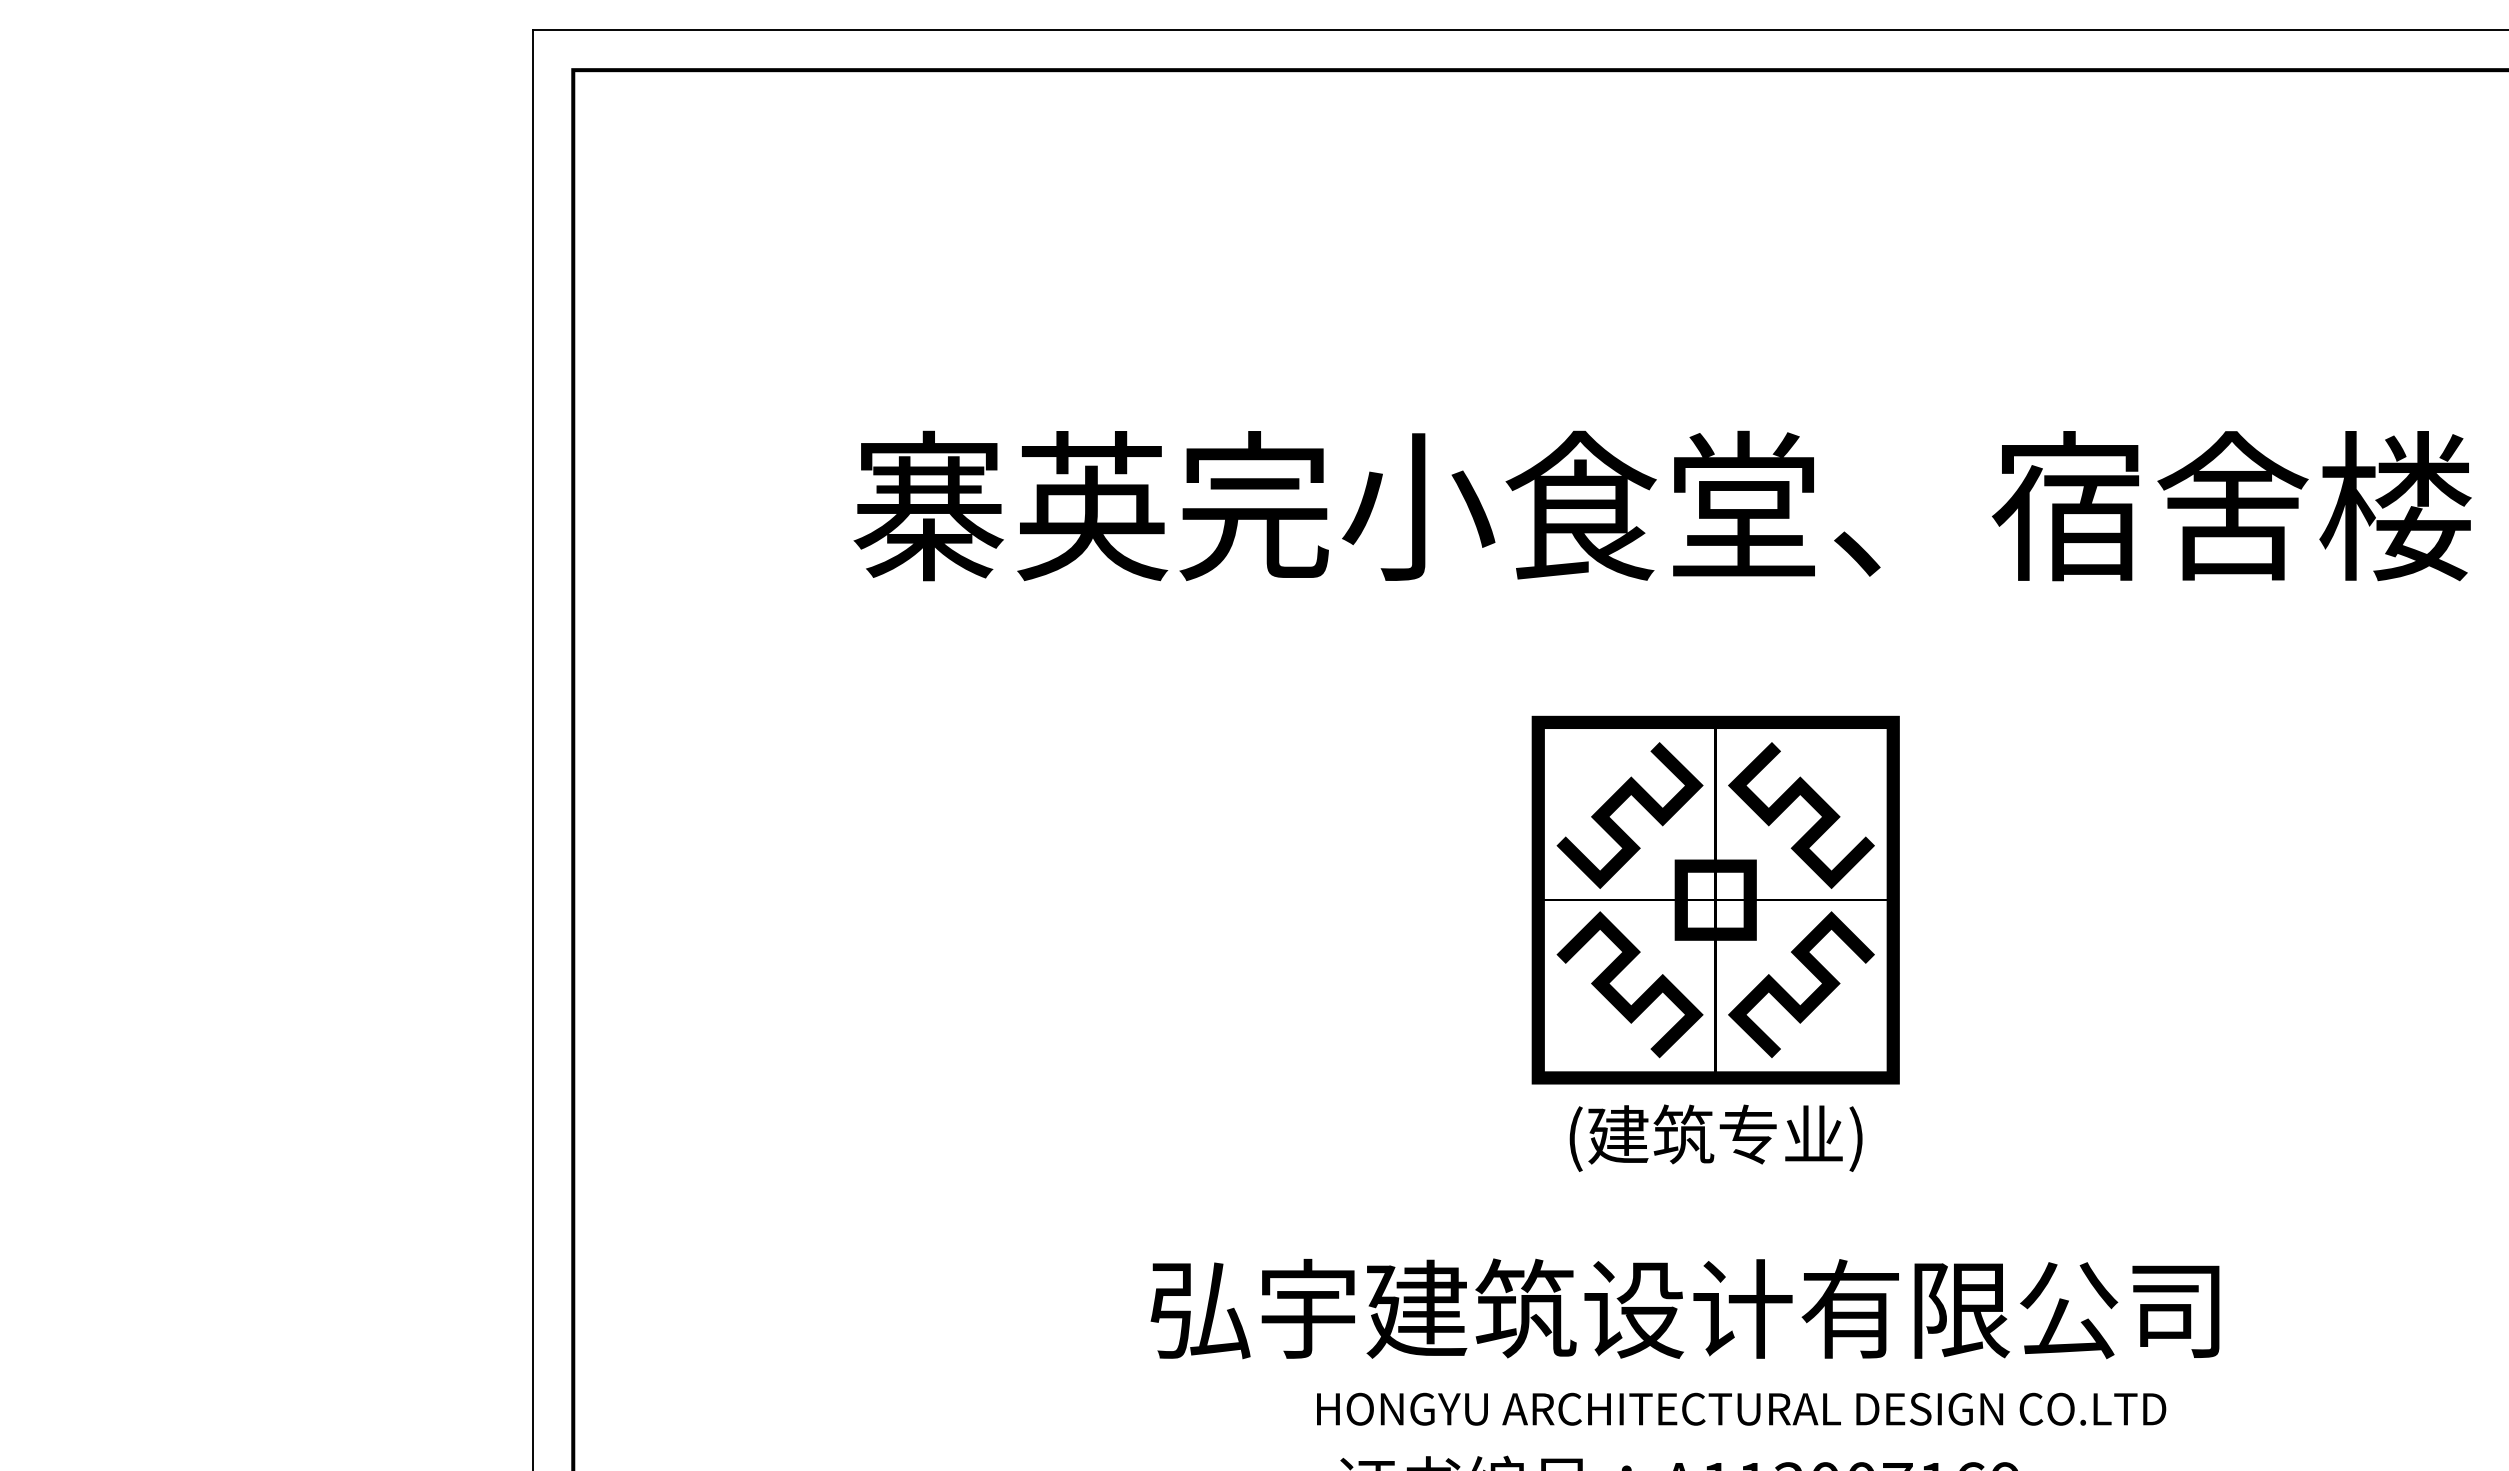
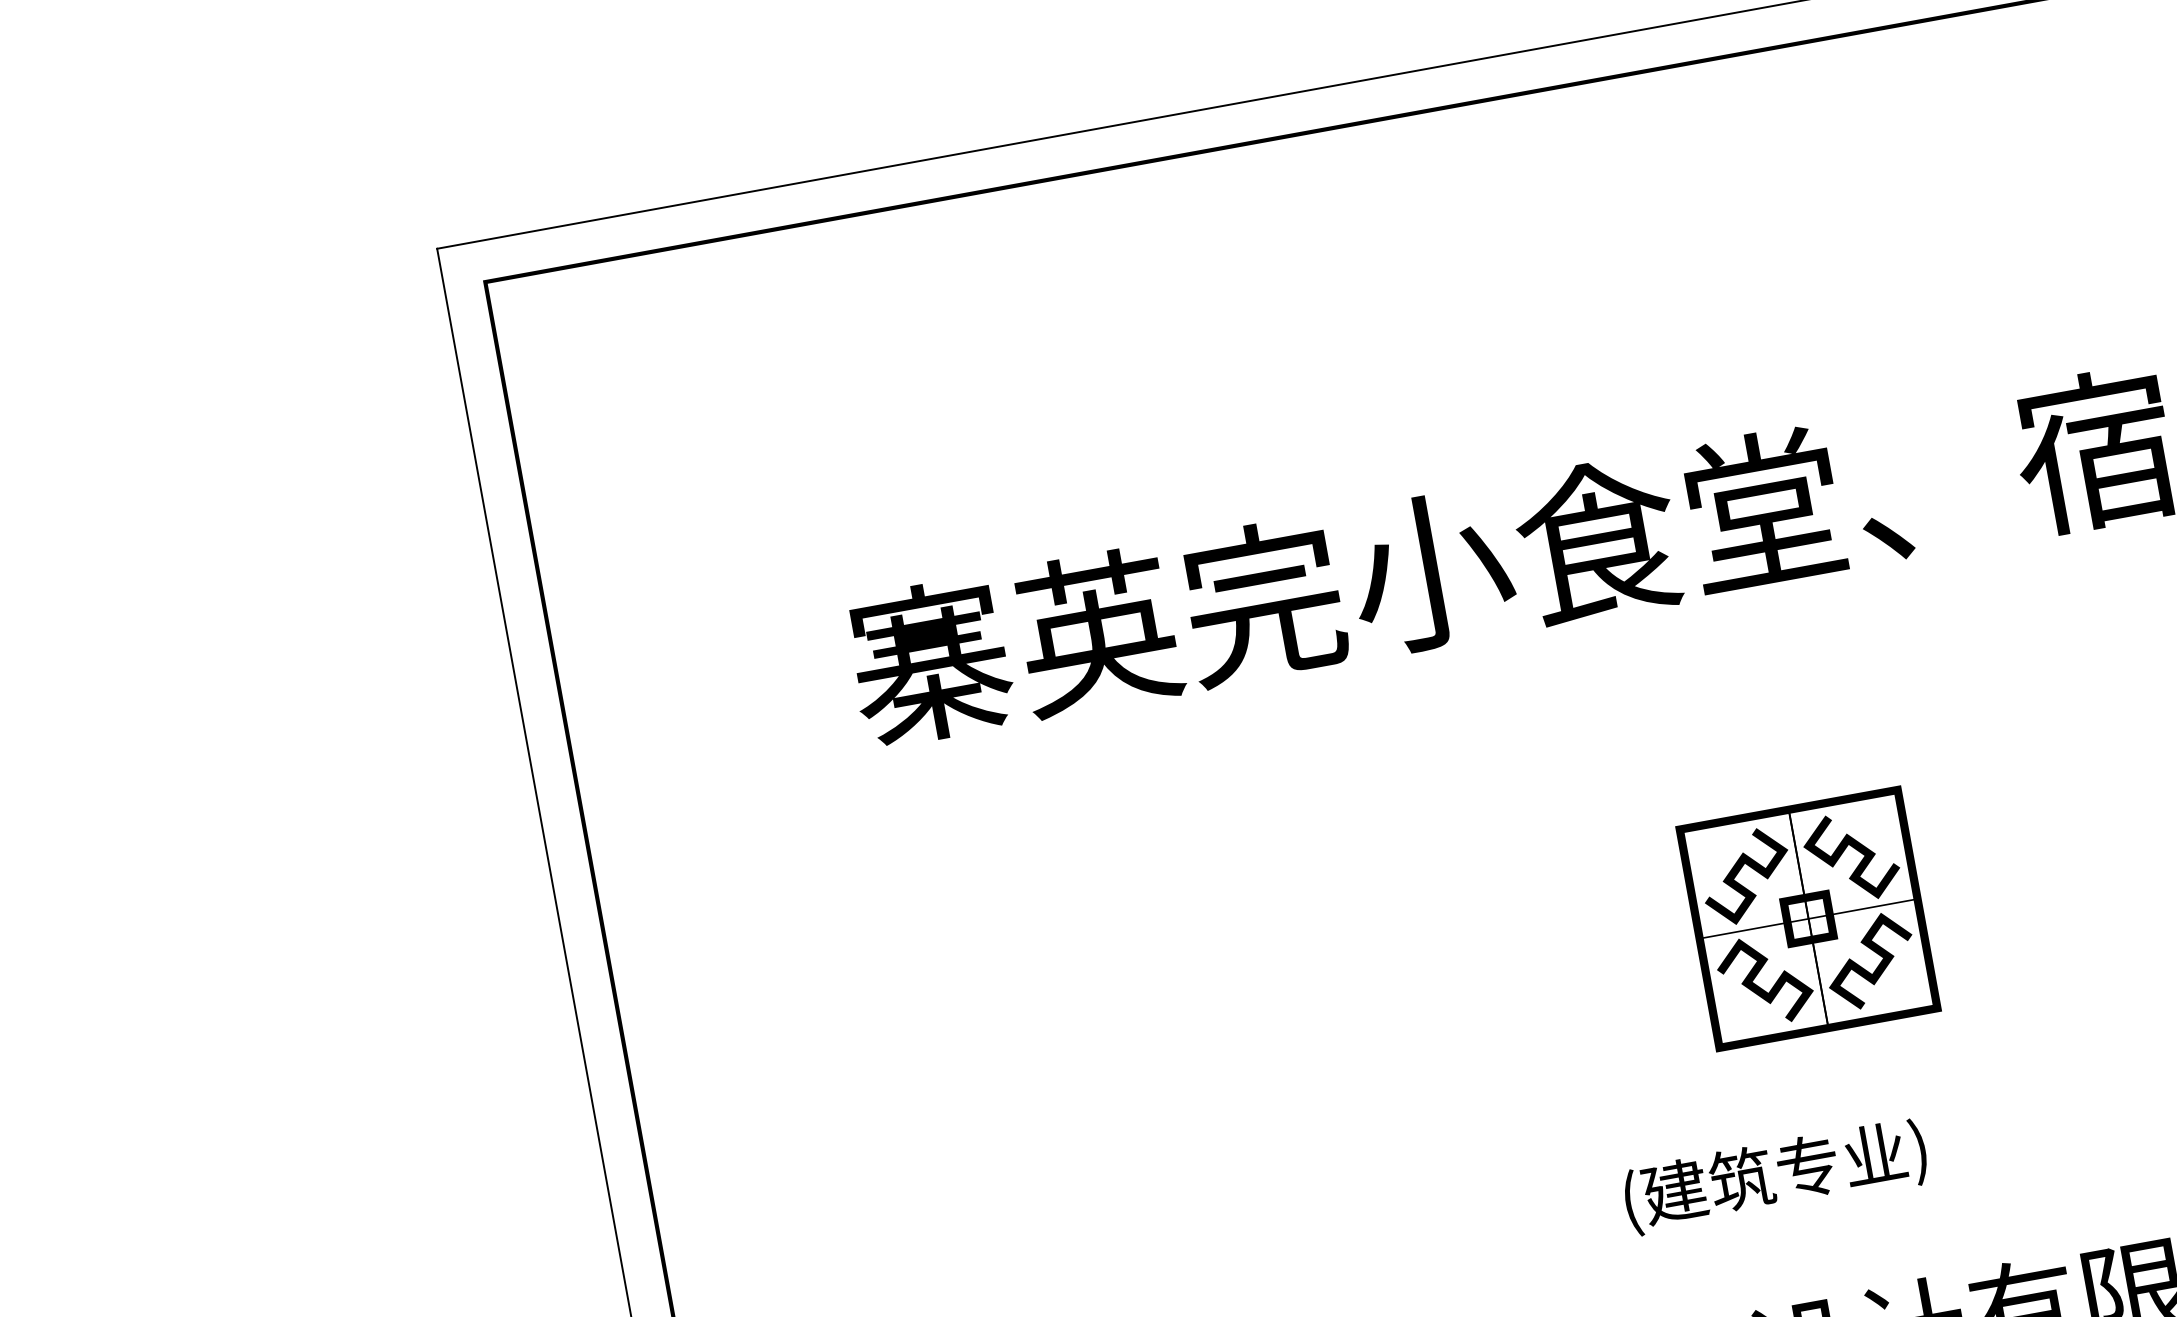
part: (1715, 899) -> (1808, 918), size x0.6
text: (1715, 1137) -> (1774, 1175), moved

